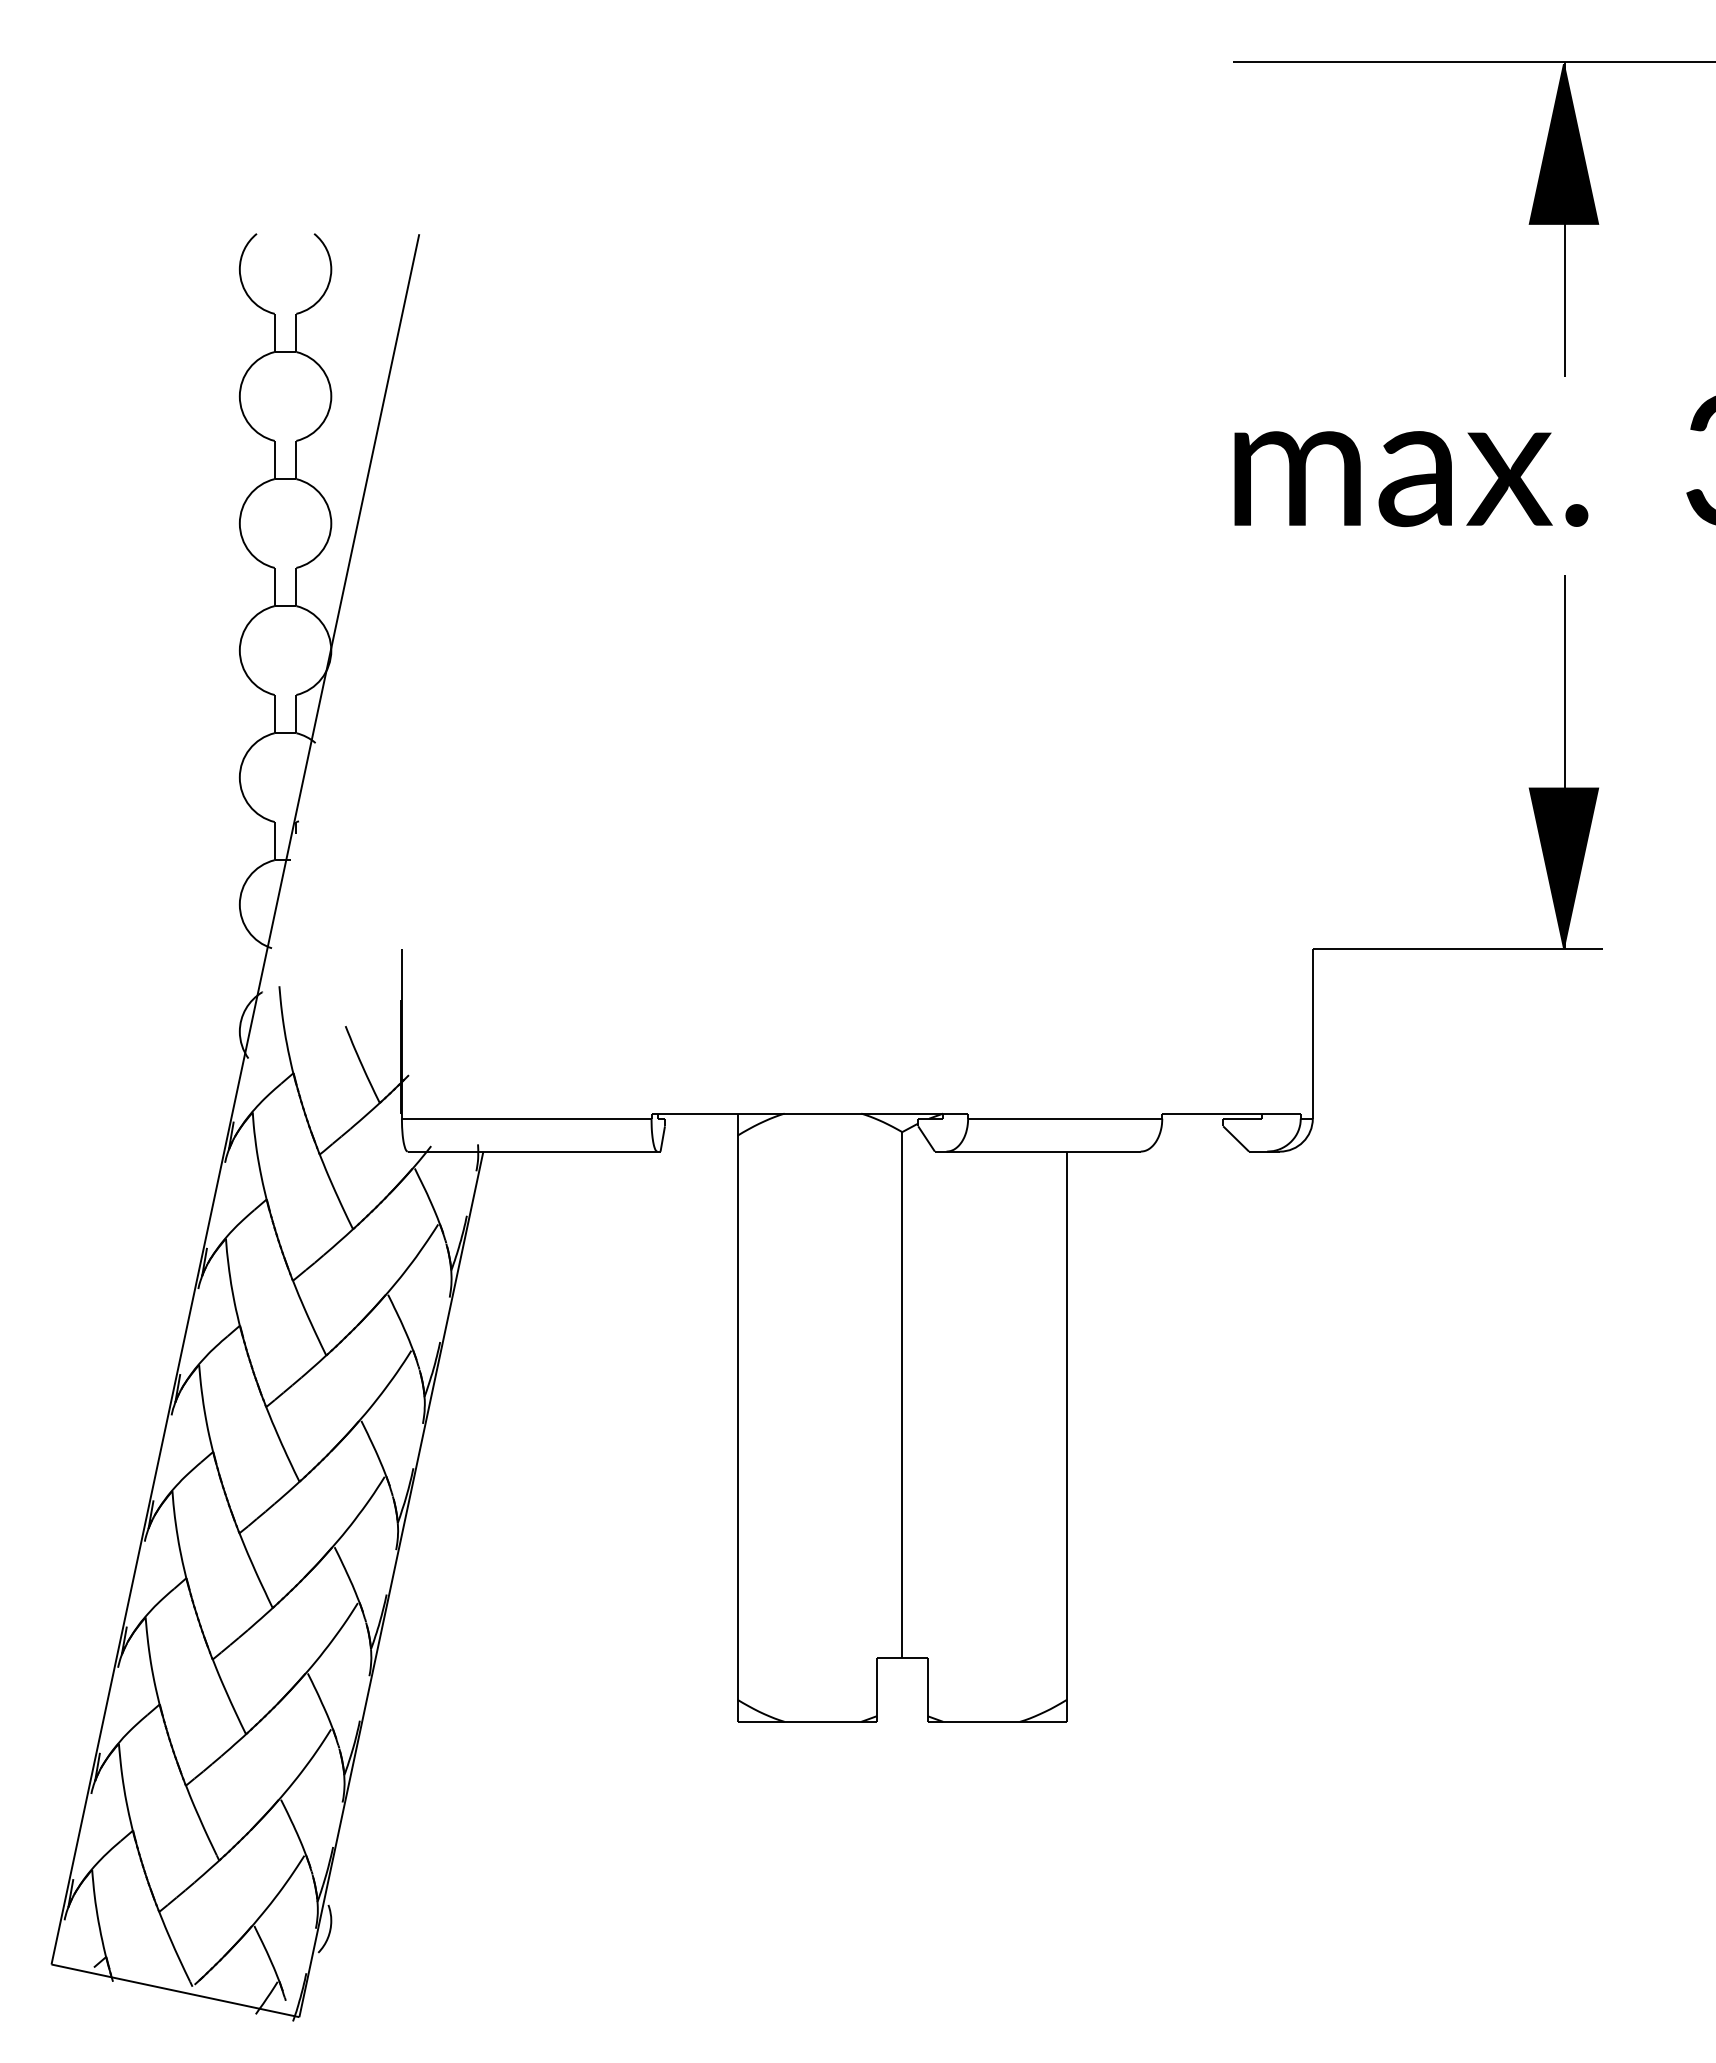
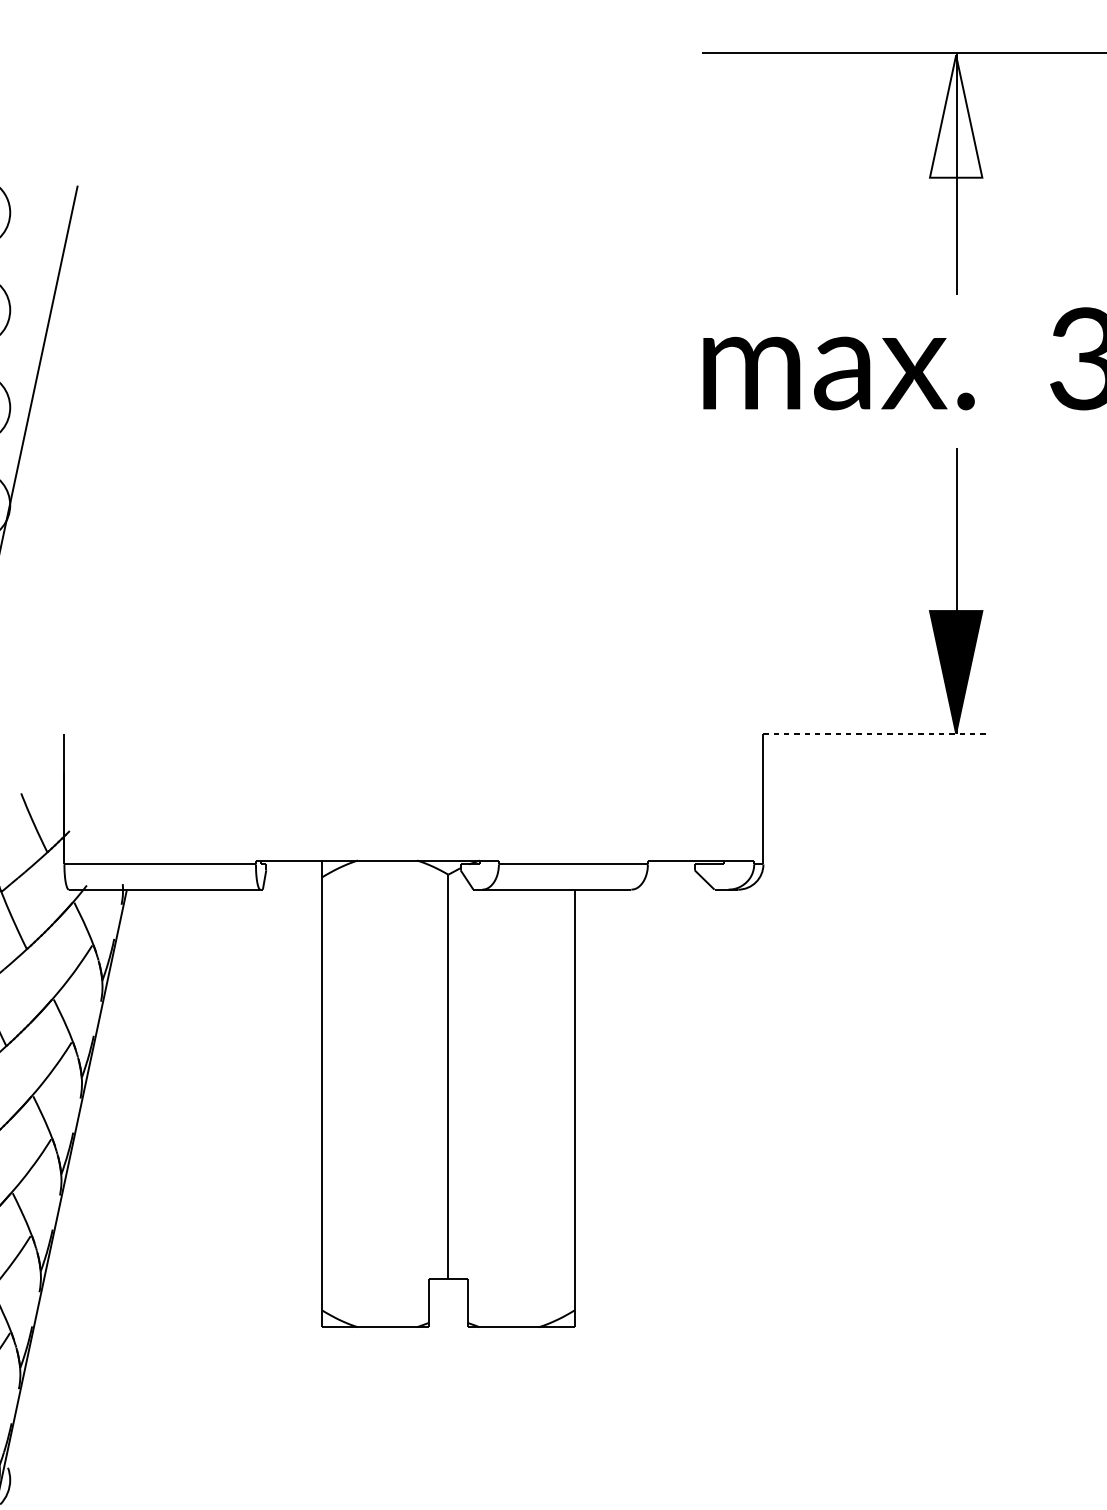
fill: (1563, 143) -> (955, 116), removed
line: (1458, 948) -> (875, 733), solid -> dashed

